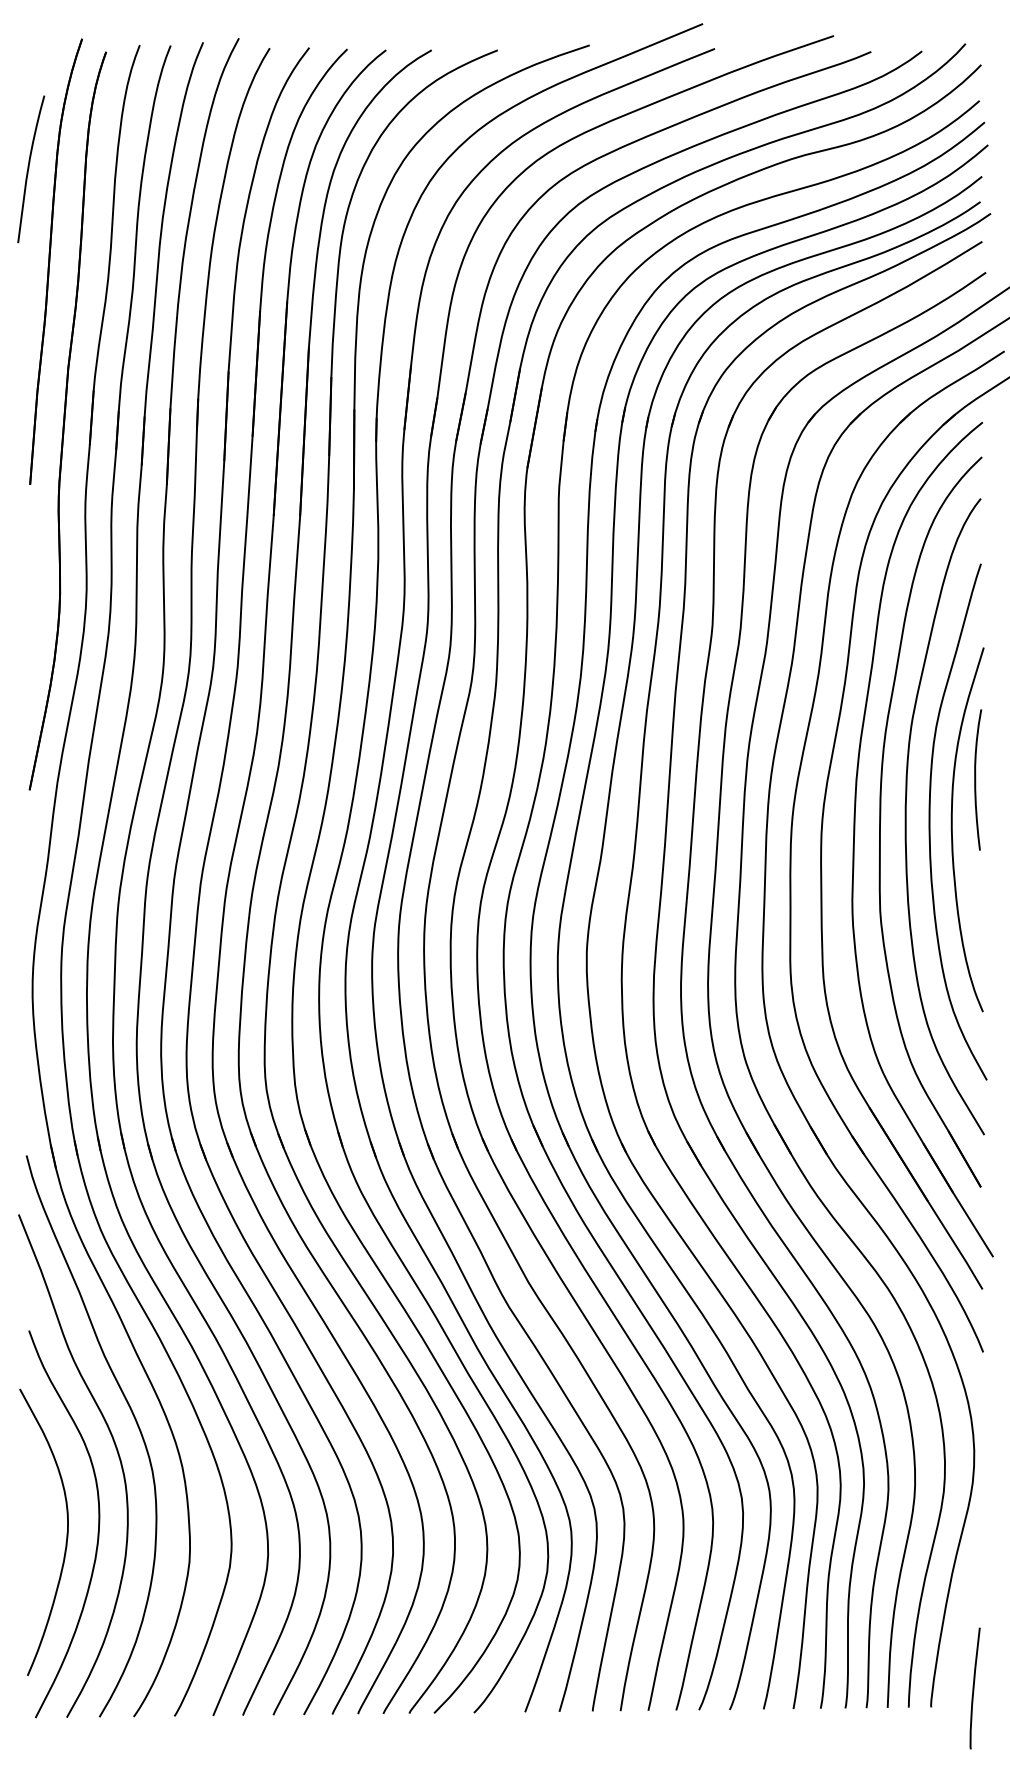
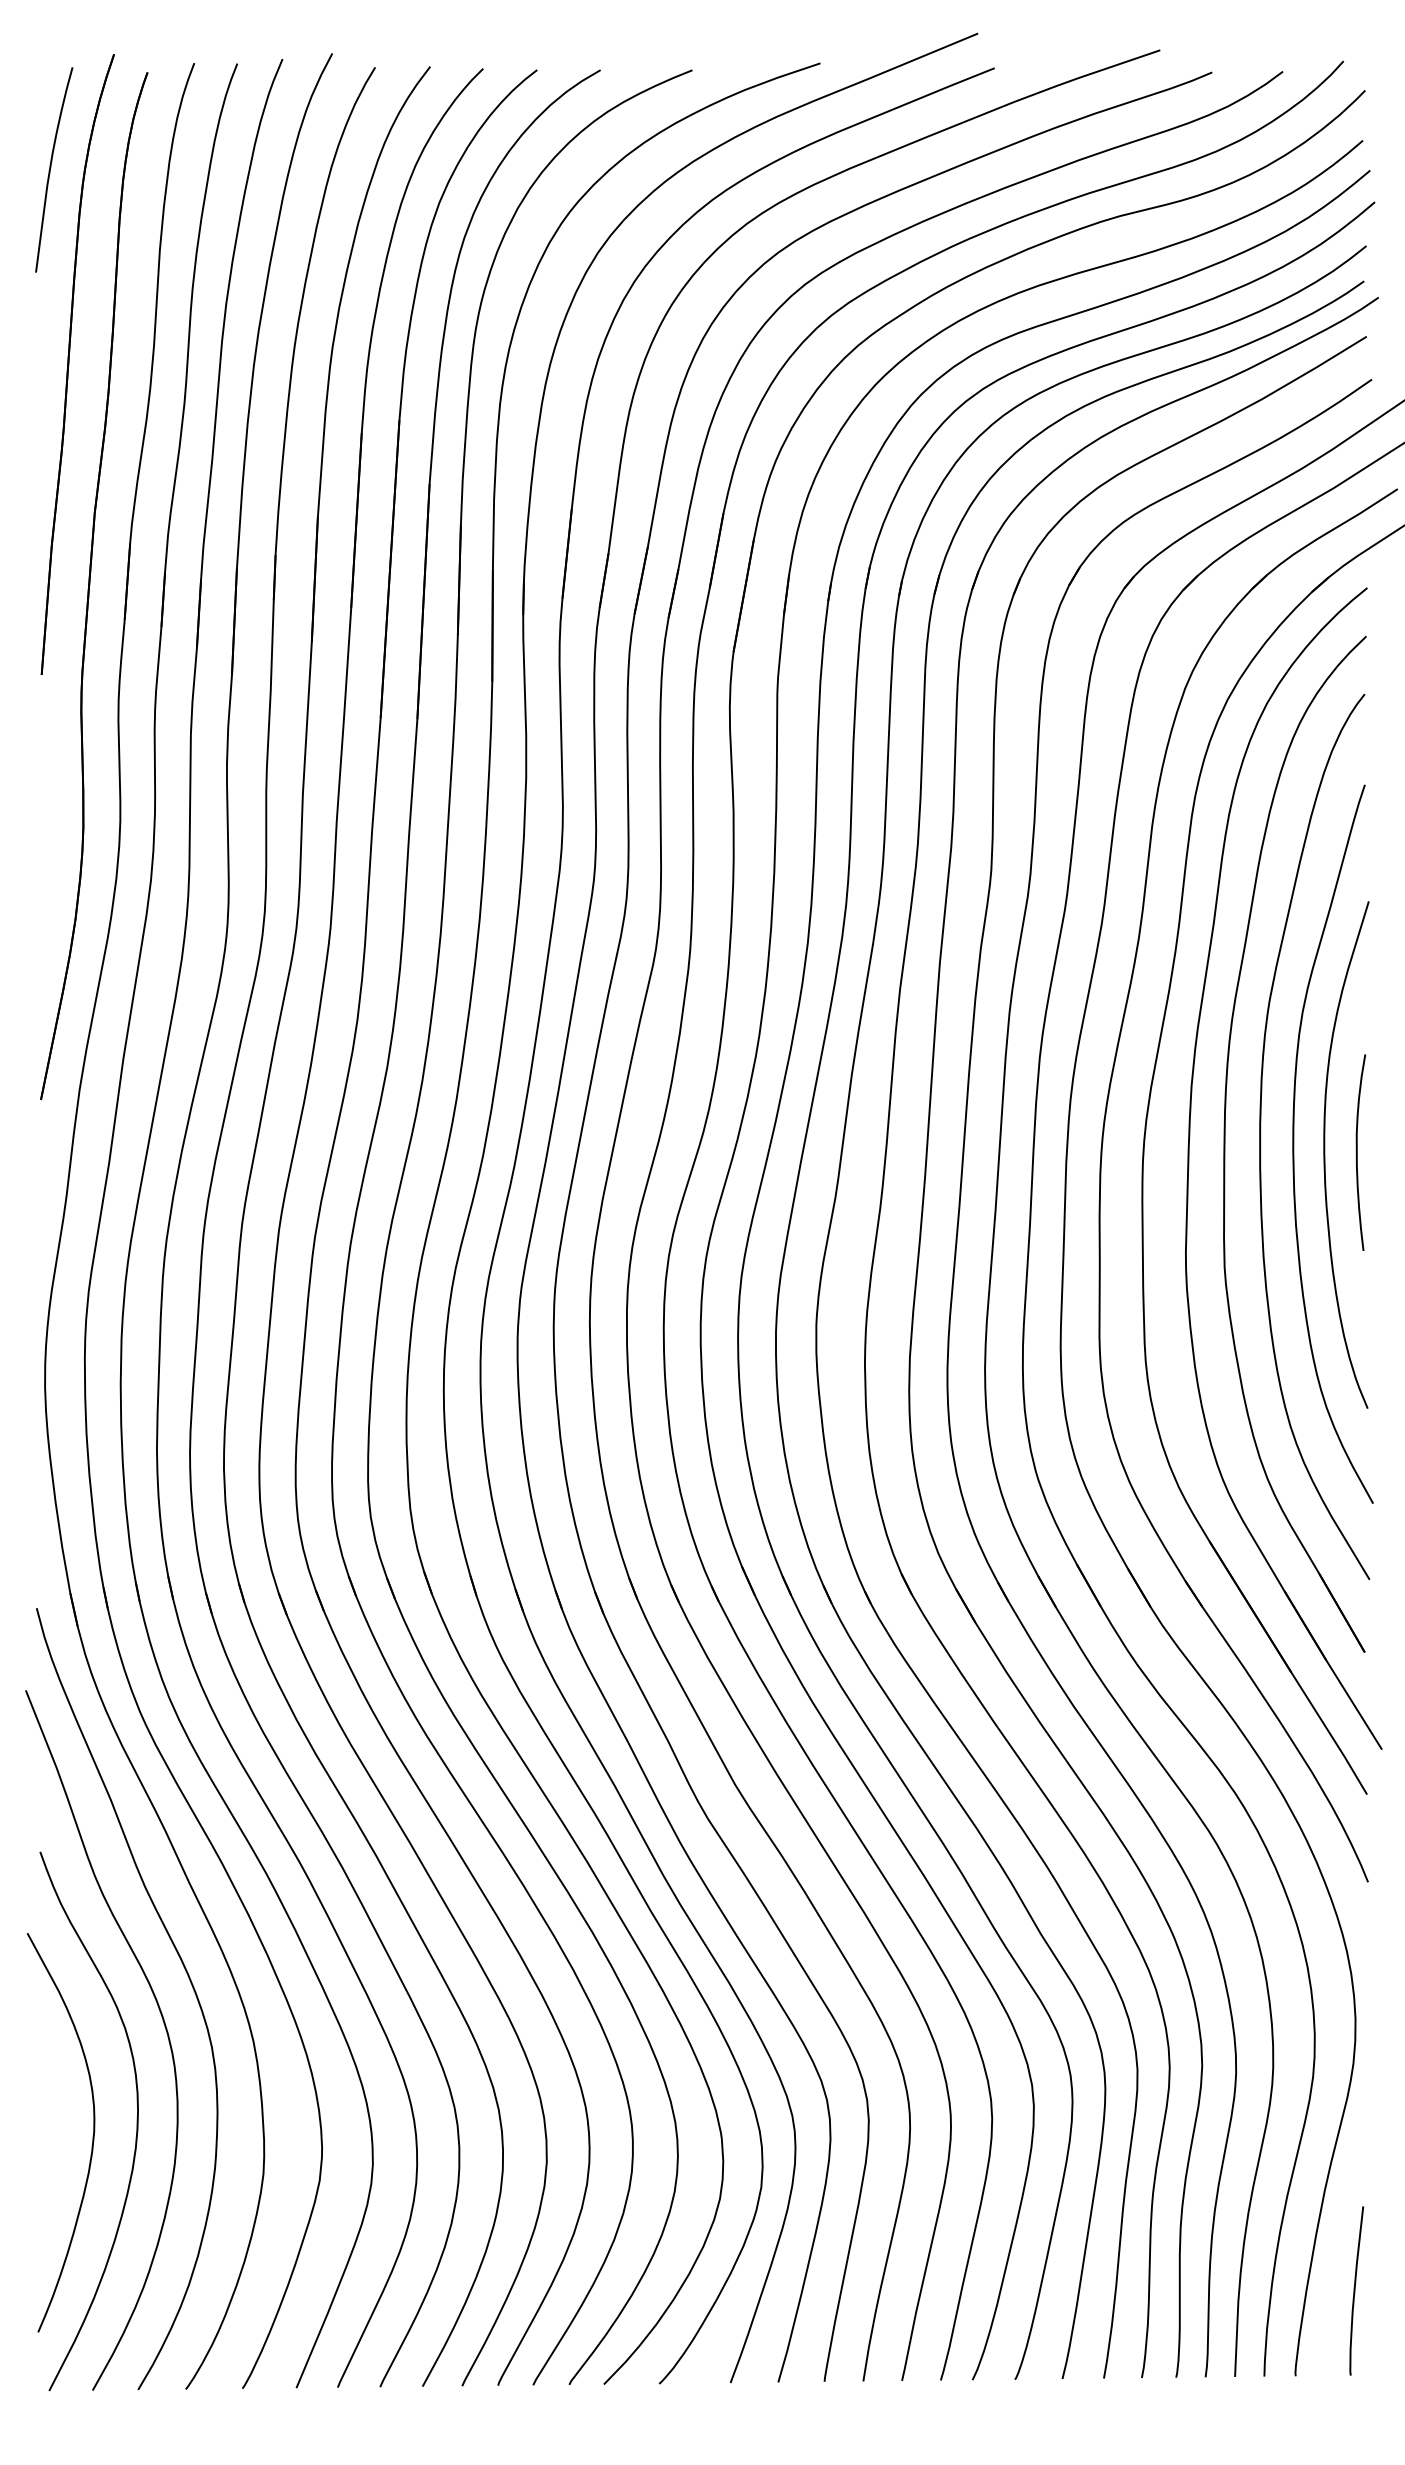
curve: (29, 168) -> (51, 168), moved
curve: (975, 779) -> (1357, 1152), moved
curve: (974, 1688) -> (1355, 2290), moved

